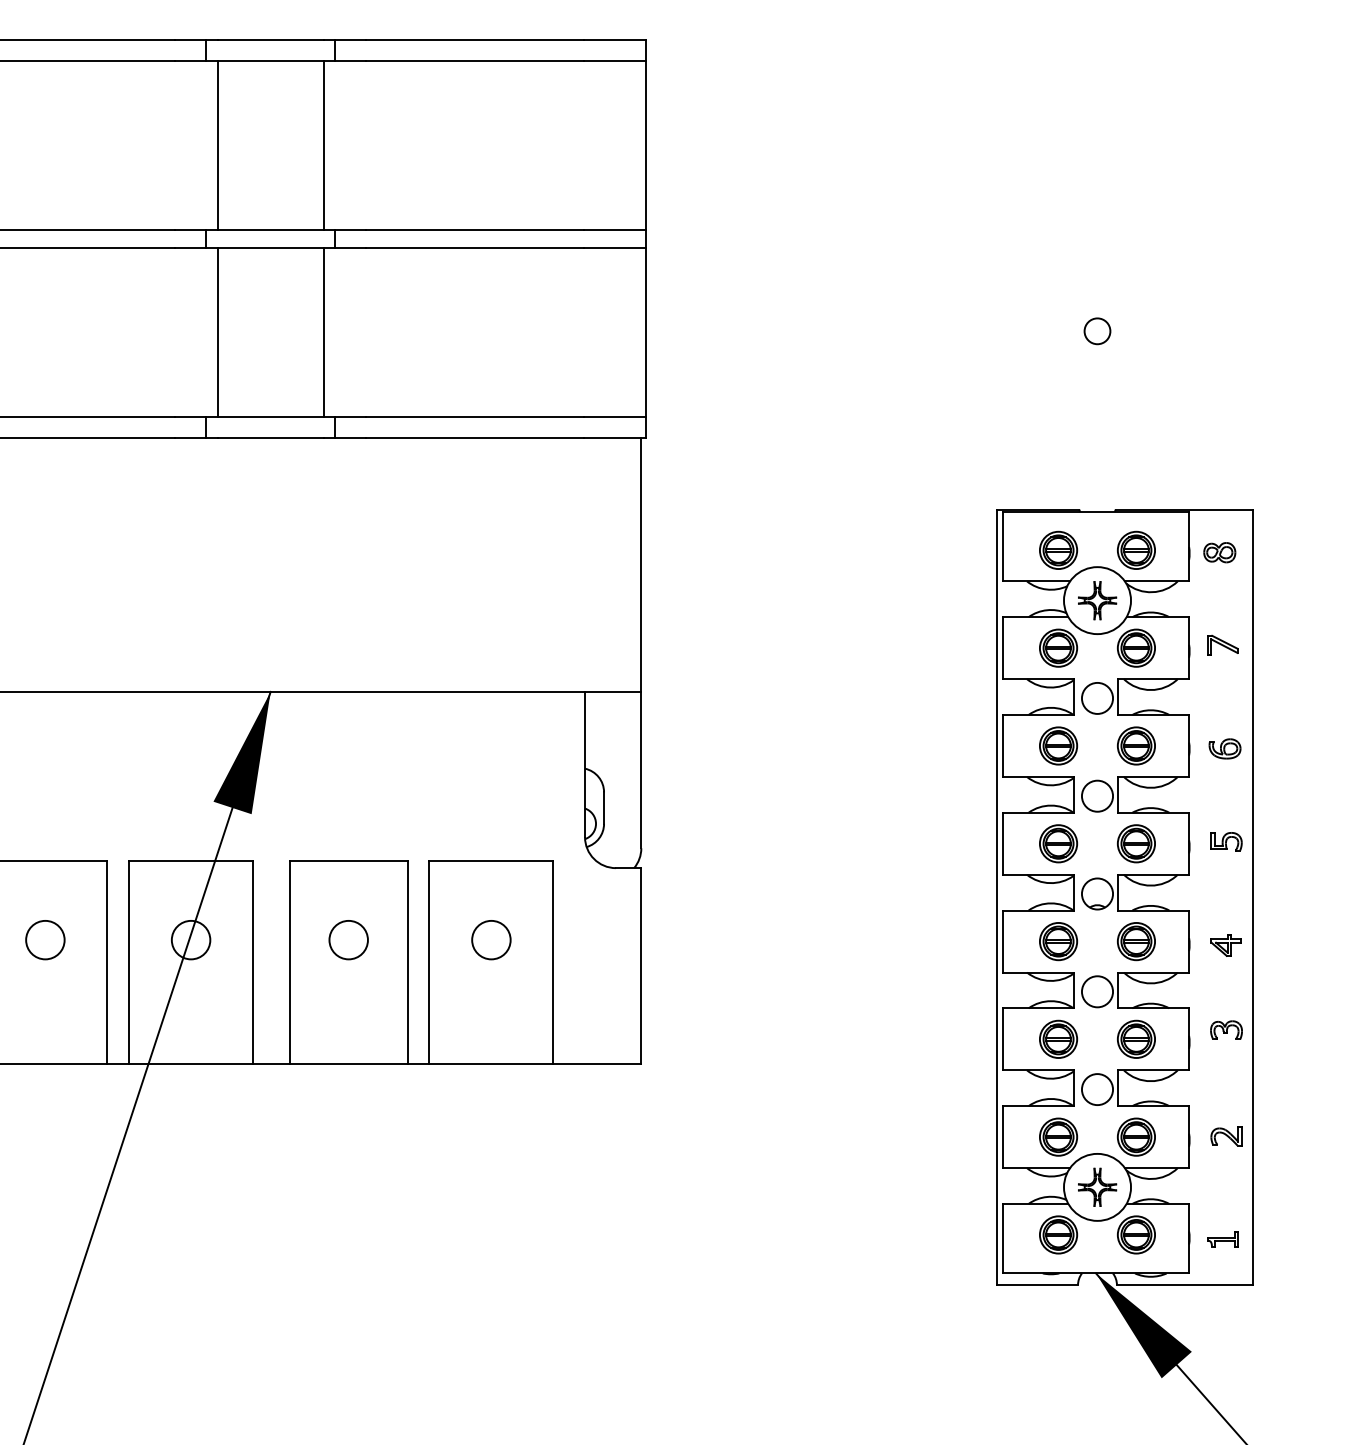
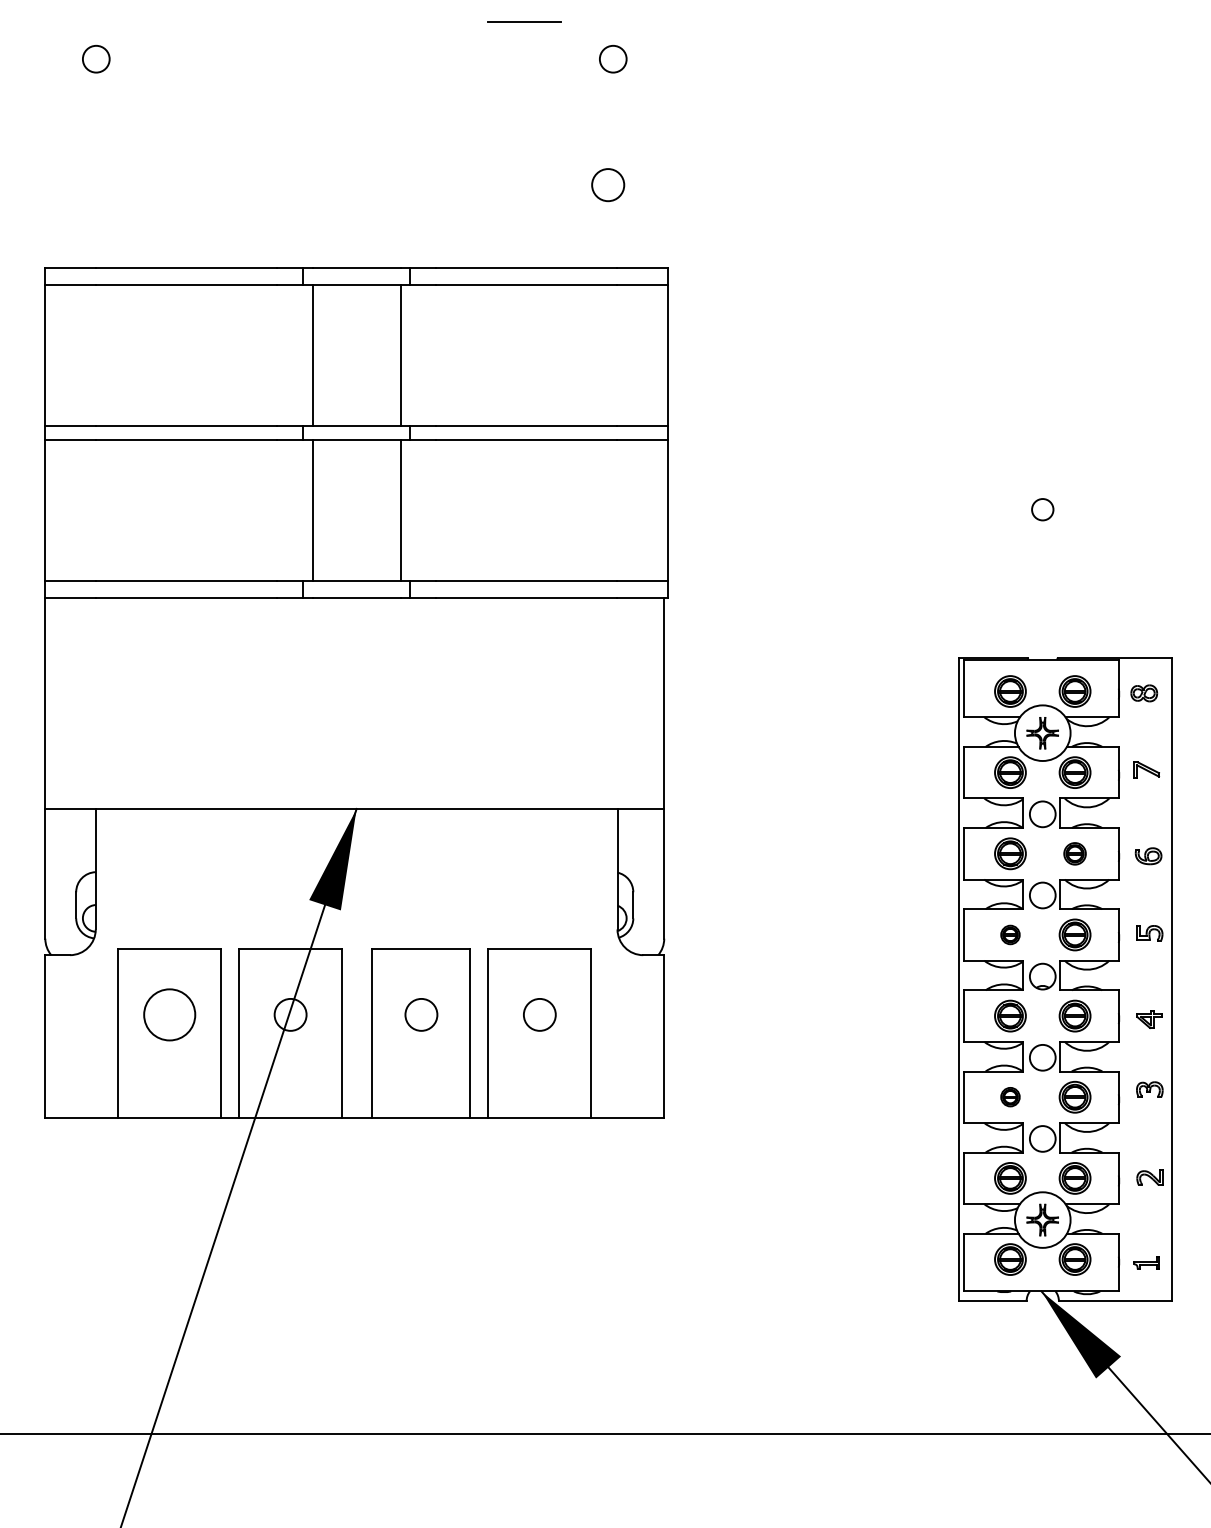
part: (1135, 745) -> (1074, 853), size x0.7
part: (1058, 843) -> (1010, 934), size x0.6
circle: (45, 939) -> (169, 1014), size x1.6
part: (1058, 1038) -> (1010, 1096), size x0.6

